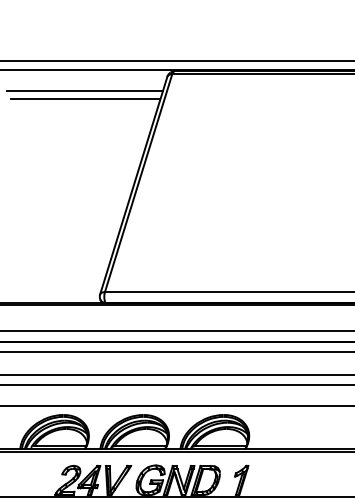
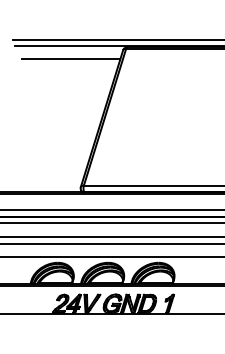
line: (85, 99) -> (71, 64), removed

